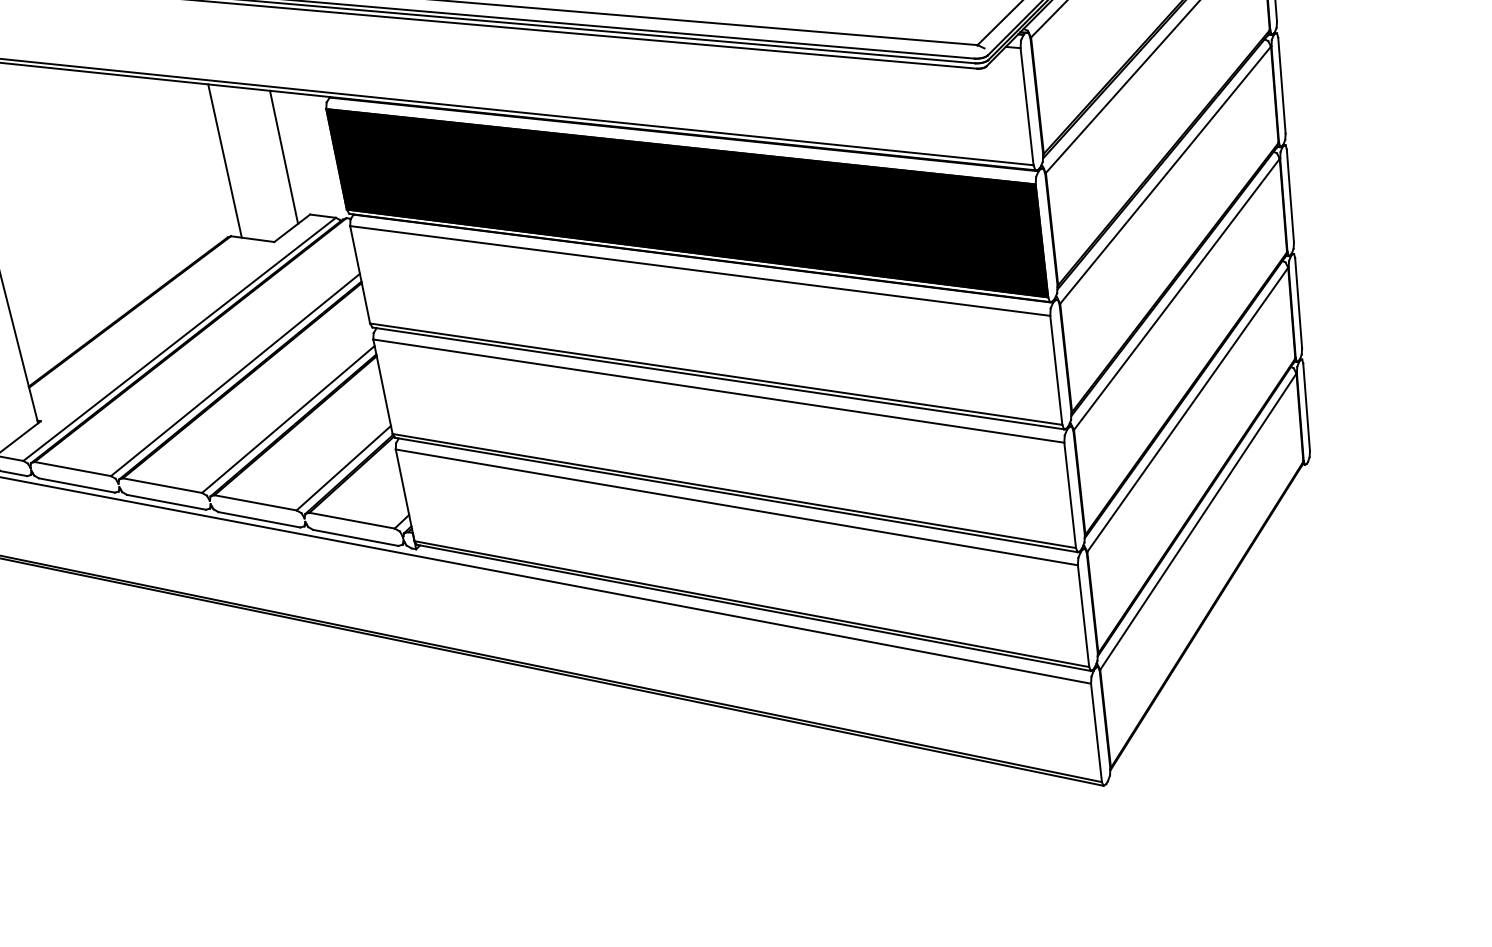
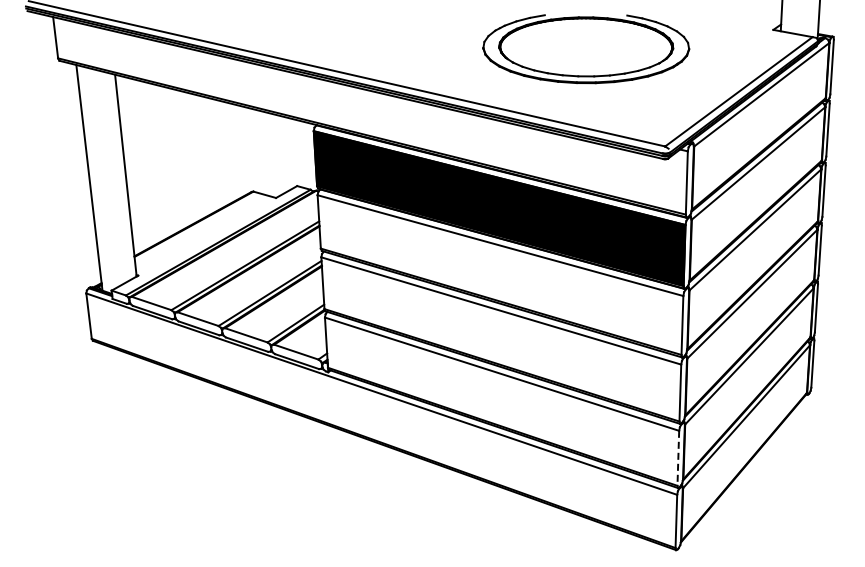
line: (283, 157) -> (287, 153), removed
line: (224, 161) -> (255, 151), removed
line: (1083, 616) -> (678, 458), solid -> dashed

